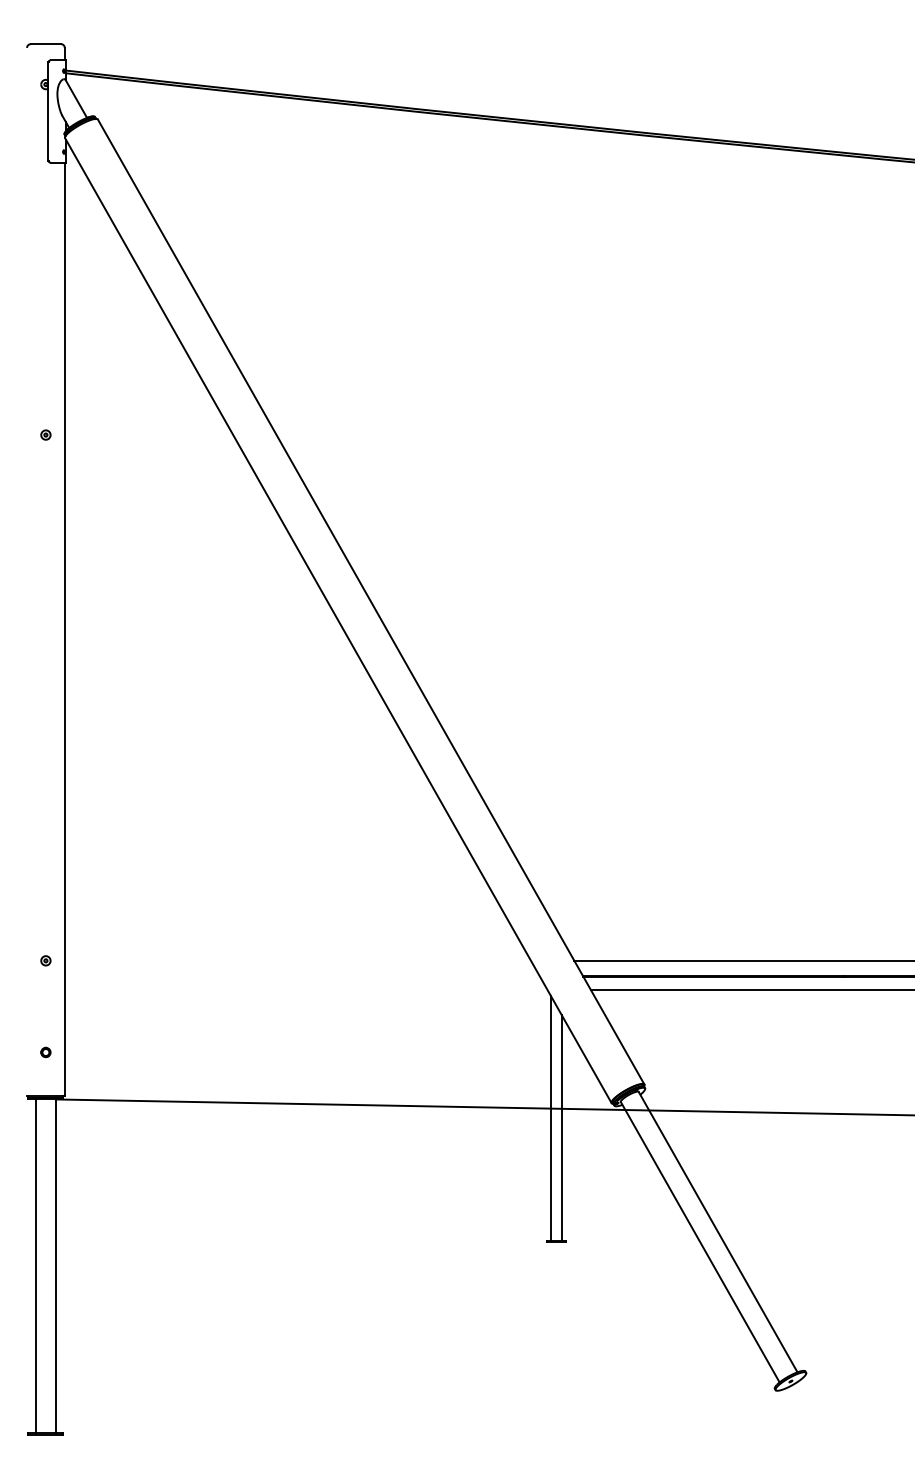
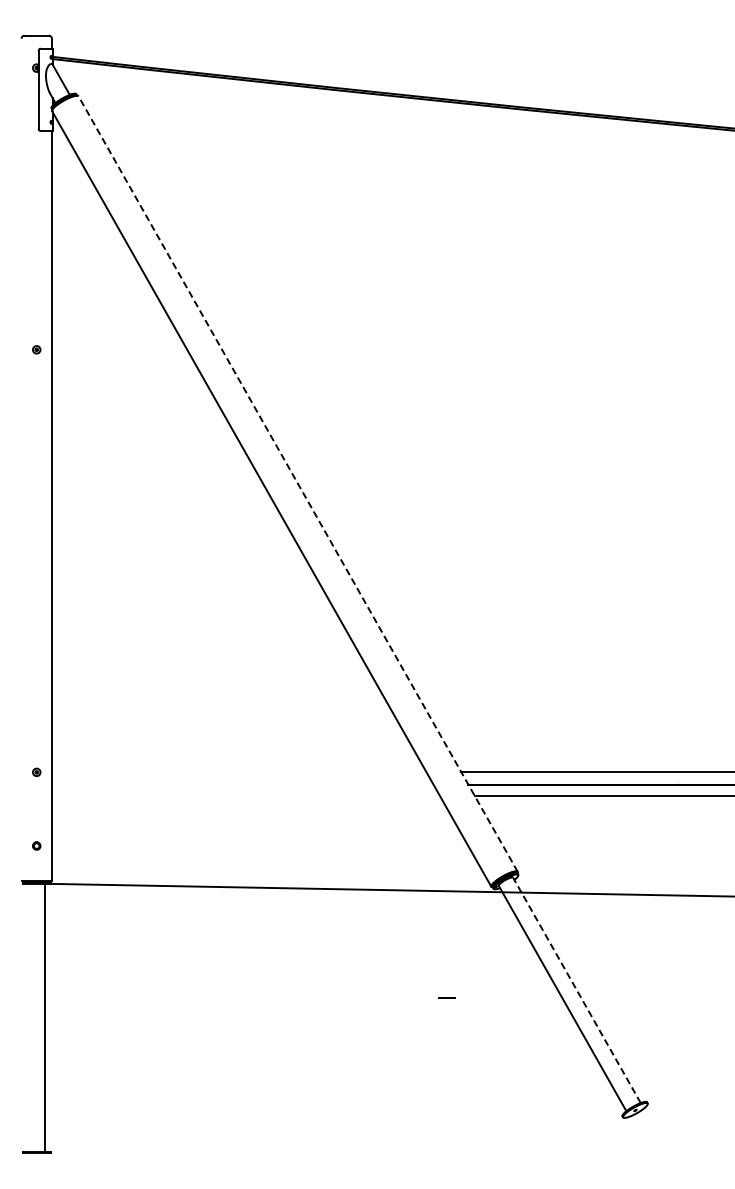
line: (371, 602) -> (298, 484), solid -> dashed
line: (550, 1117) -> (442, 898), removed
line: (562, 1127) -> (451, 906), removed
line: (717, 1230) -> (576, 989), solid -> dashed
line: (35, 1265) -> (28, 1017), removed

